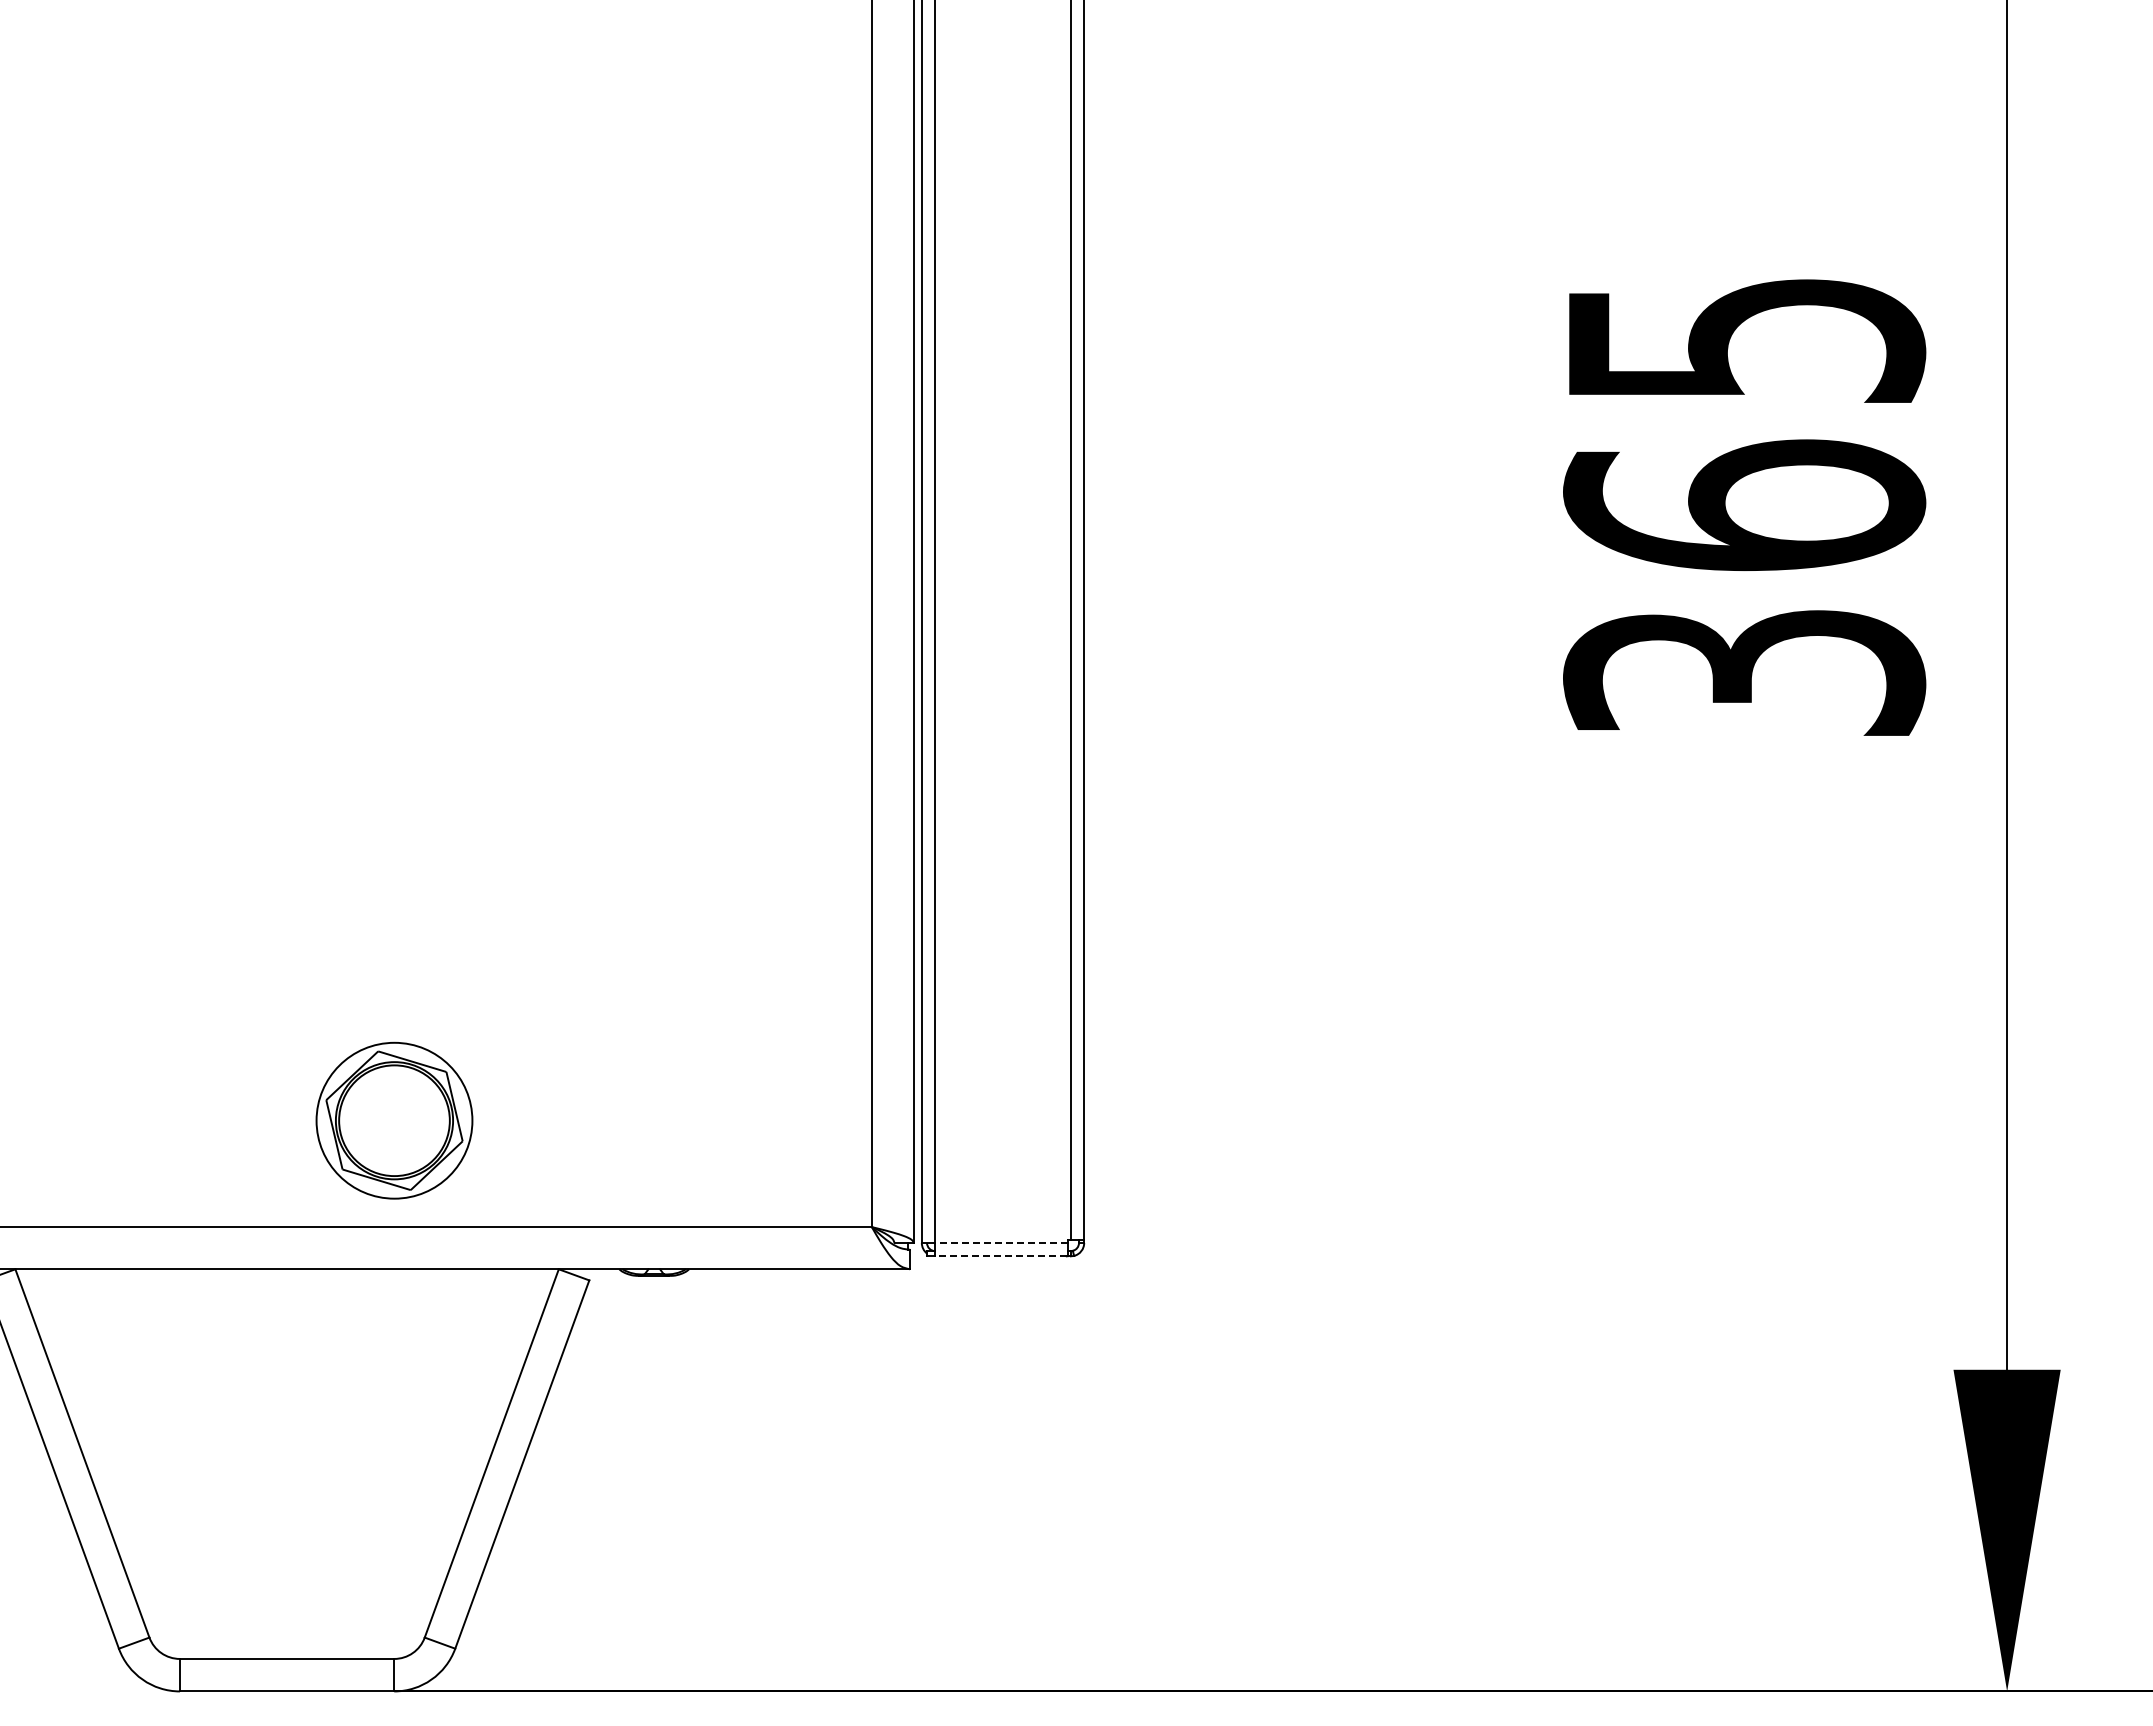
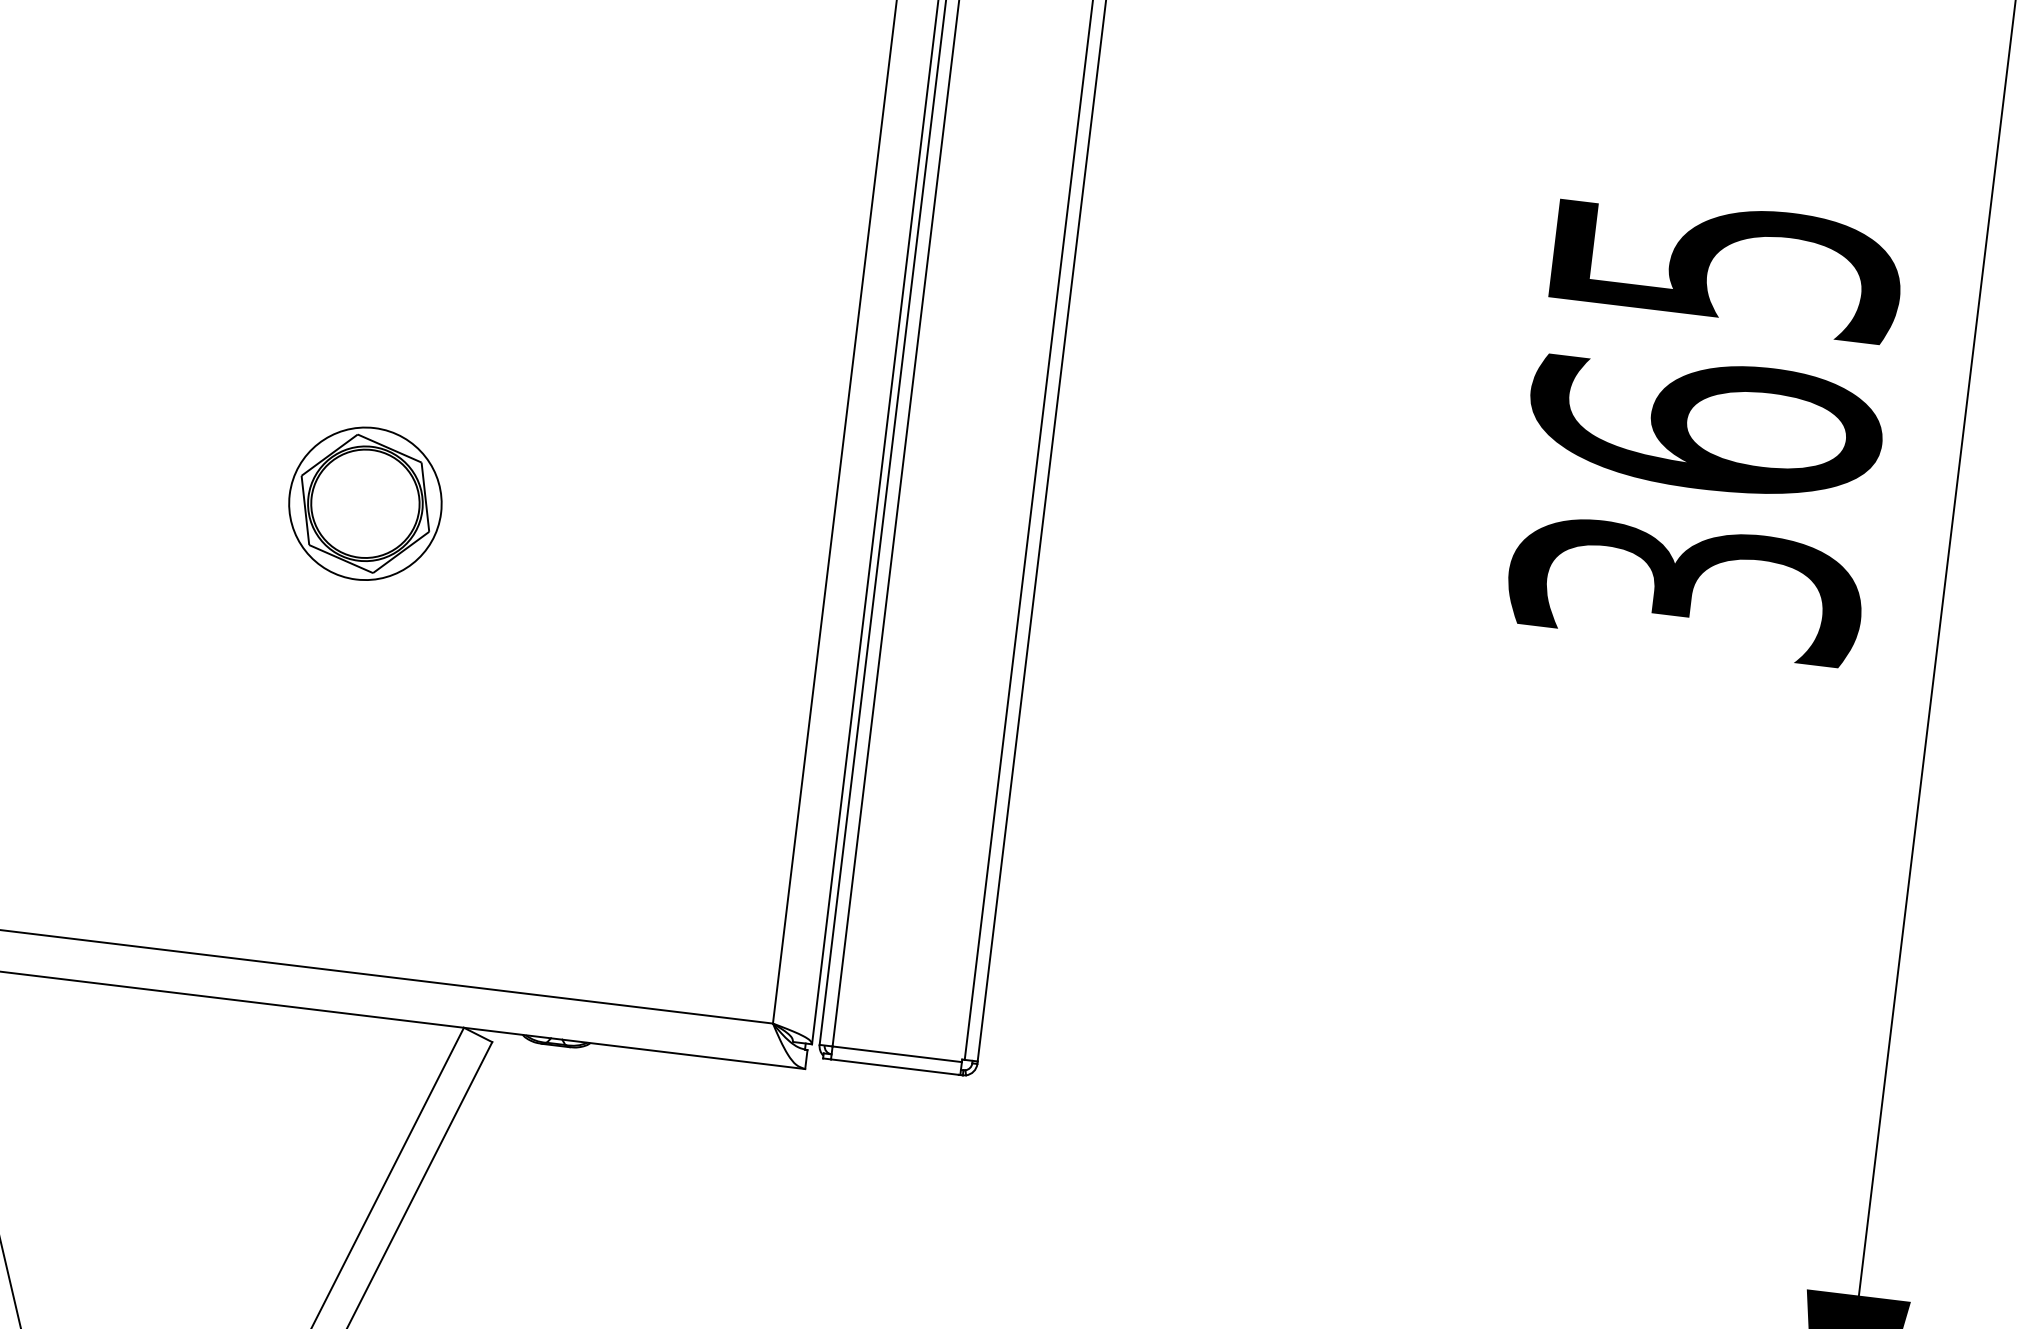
part: (394, 1120) -> (365, 503), moved
line: (1001, 1242) -> (897, 1053), dashed -> solid
line: (1000, 1256) -> (894, 1067), dashed -> solid

